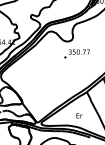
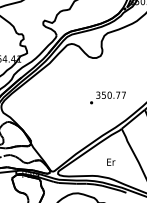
text: (76, 53) -> (107, 97), moved

